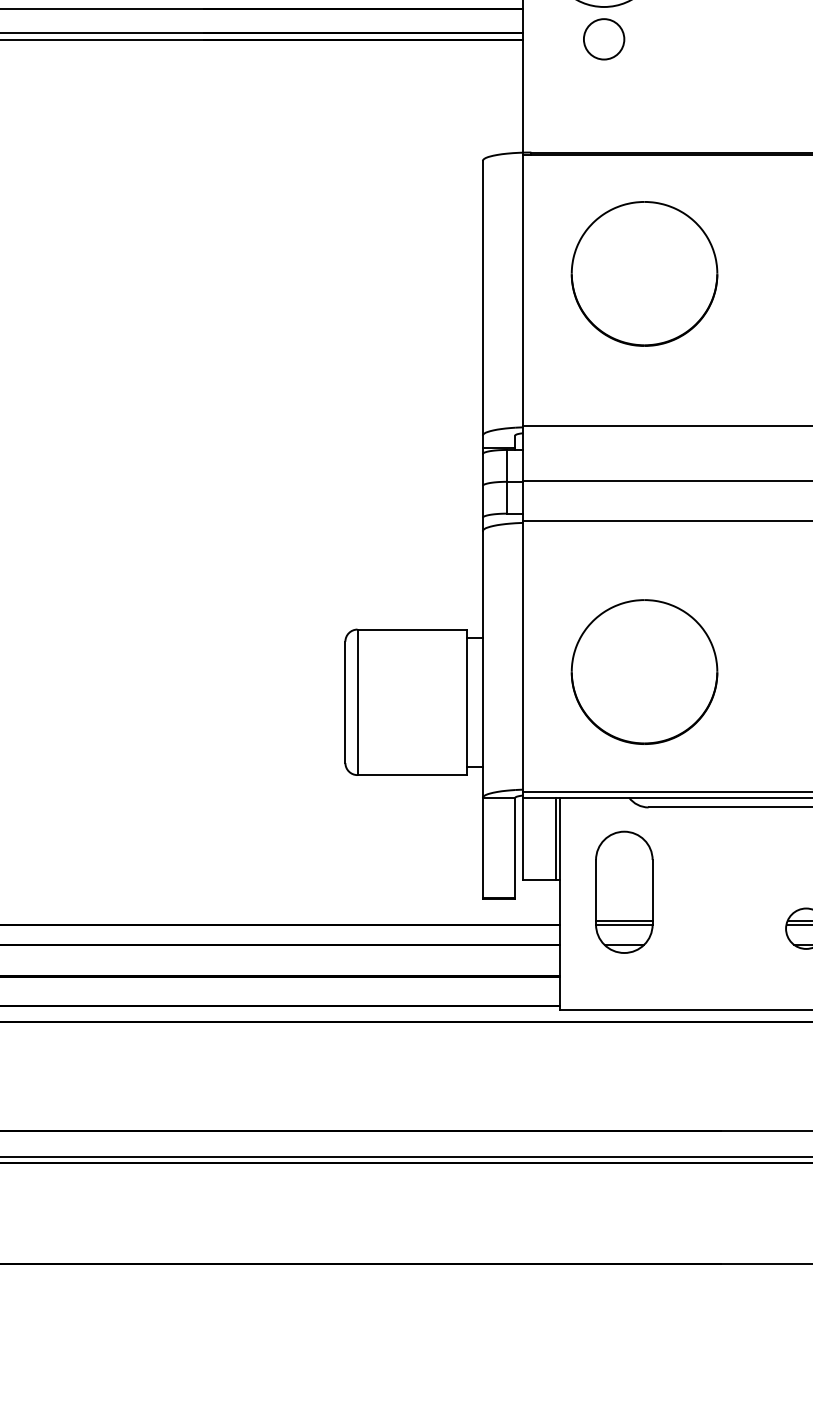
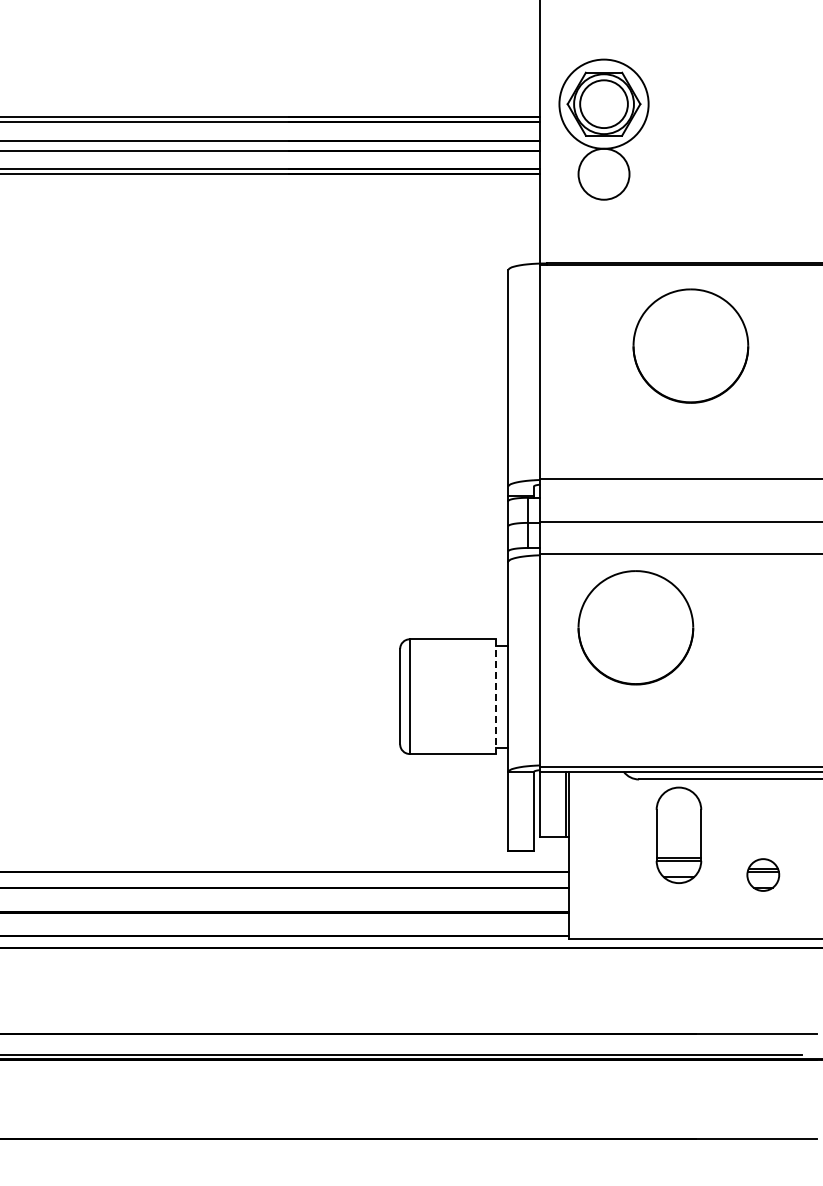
circle: (603, 39) -> (603, 174), size x1.6
part: (644, 273) -> (690, 345), moved
part: (644, 671) -> (635, 627), moved
line: (466, 703) -> (495, 697), solid -> dashed
part: (623, 891) -> (678, 834), moved

